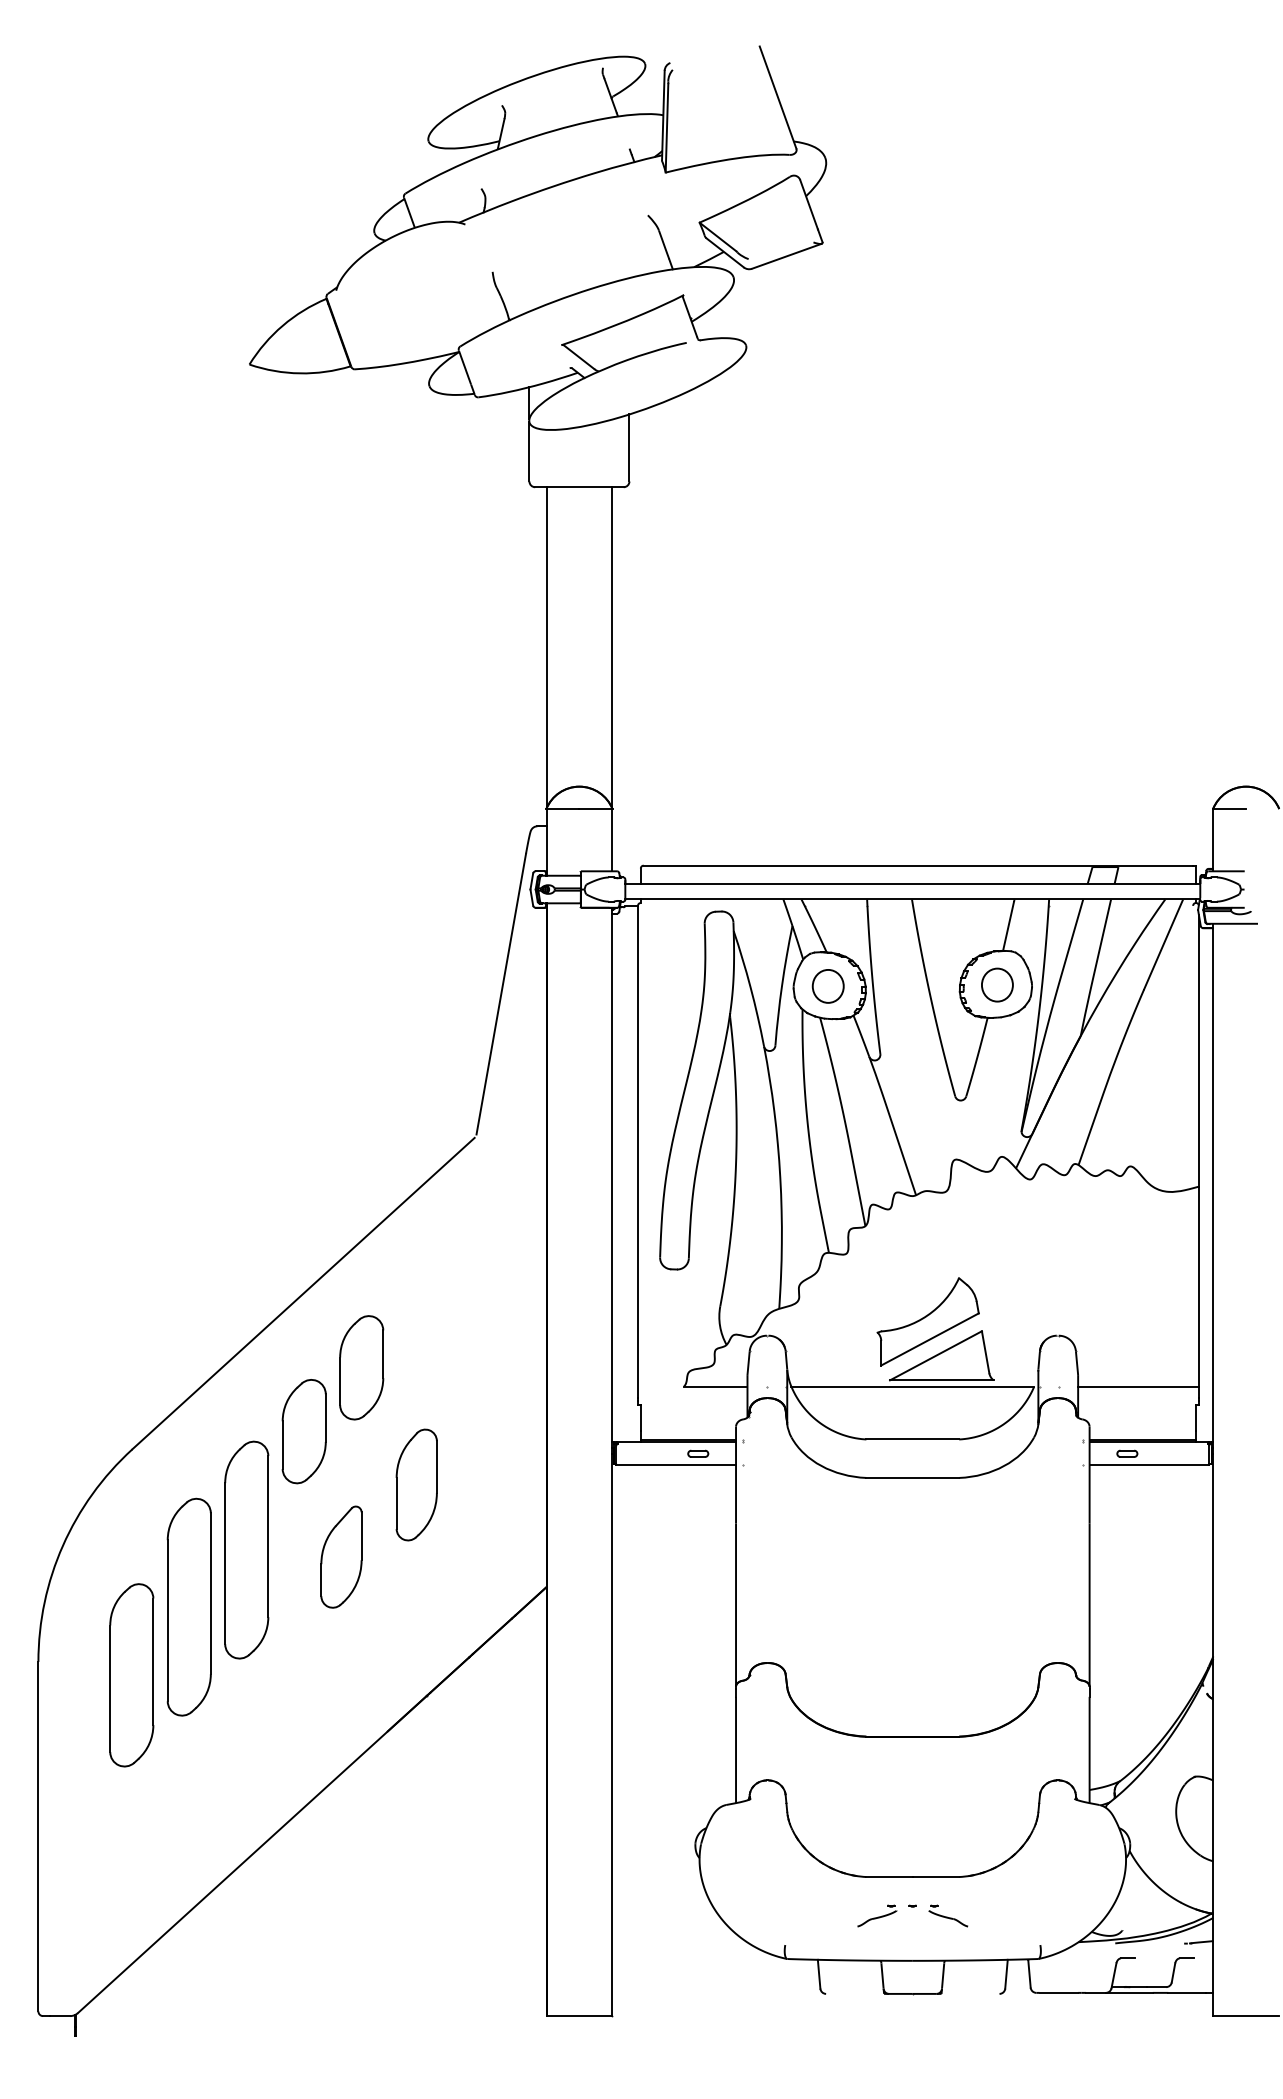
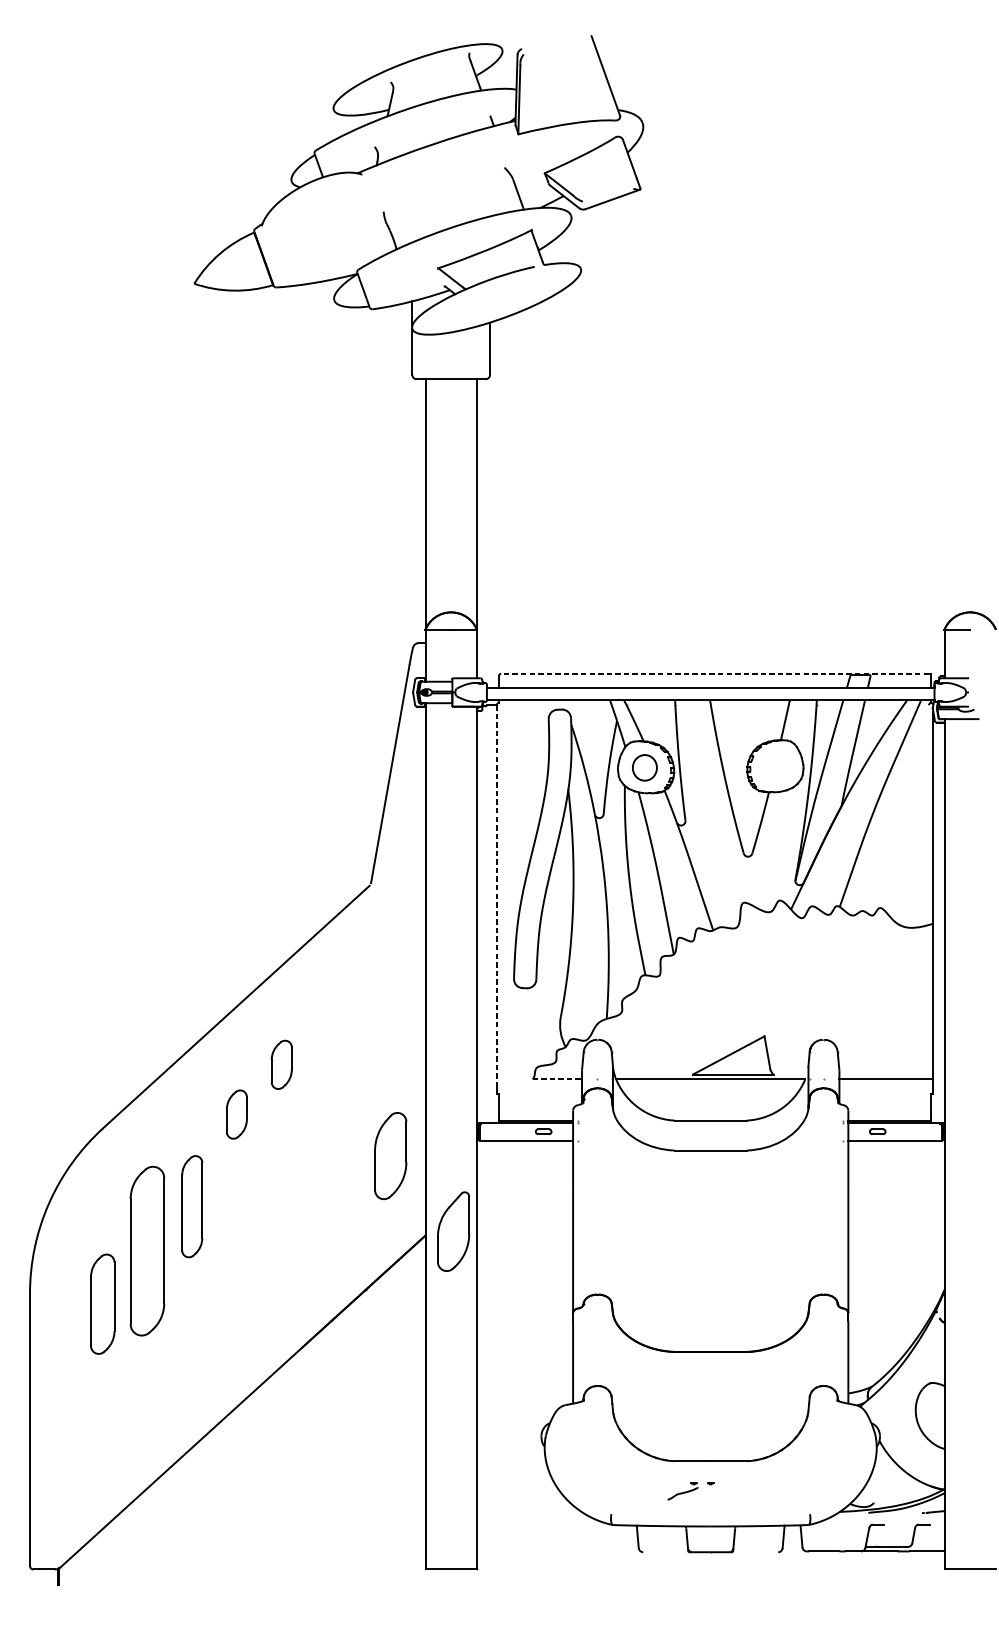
line: (918, 865) -> (715, 673), solid -> dashed
part: (997, 984) -> (776, 766), removed
line: (637, 1152) -> (496, 897), solid -> dashed
part: (927, 1321) -> (722, 1028), removed
part: (361, 1367) -> (281, 1064), size x0.6
line: (715, 1386) -> (557, 1079), solid -> dashed
part: (303, 1431) -> (236, 1114), size x0.6
part: (416, 1484) -> (390, 1155), moved
part: (246, 1549) -> (191, 1206), size x0.6
part: (341, 1556) -> (453, 1231), moved
part: (131, 1675) -> (102, 1304), size x0.7
part: (948, 1915) -> (738, 1491), removed

